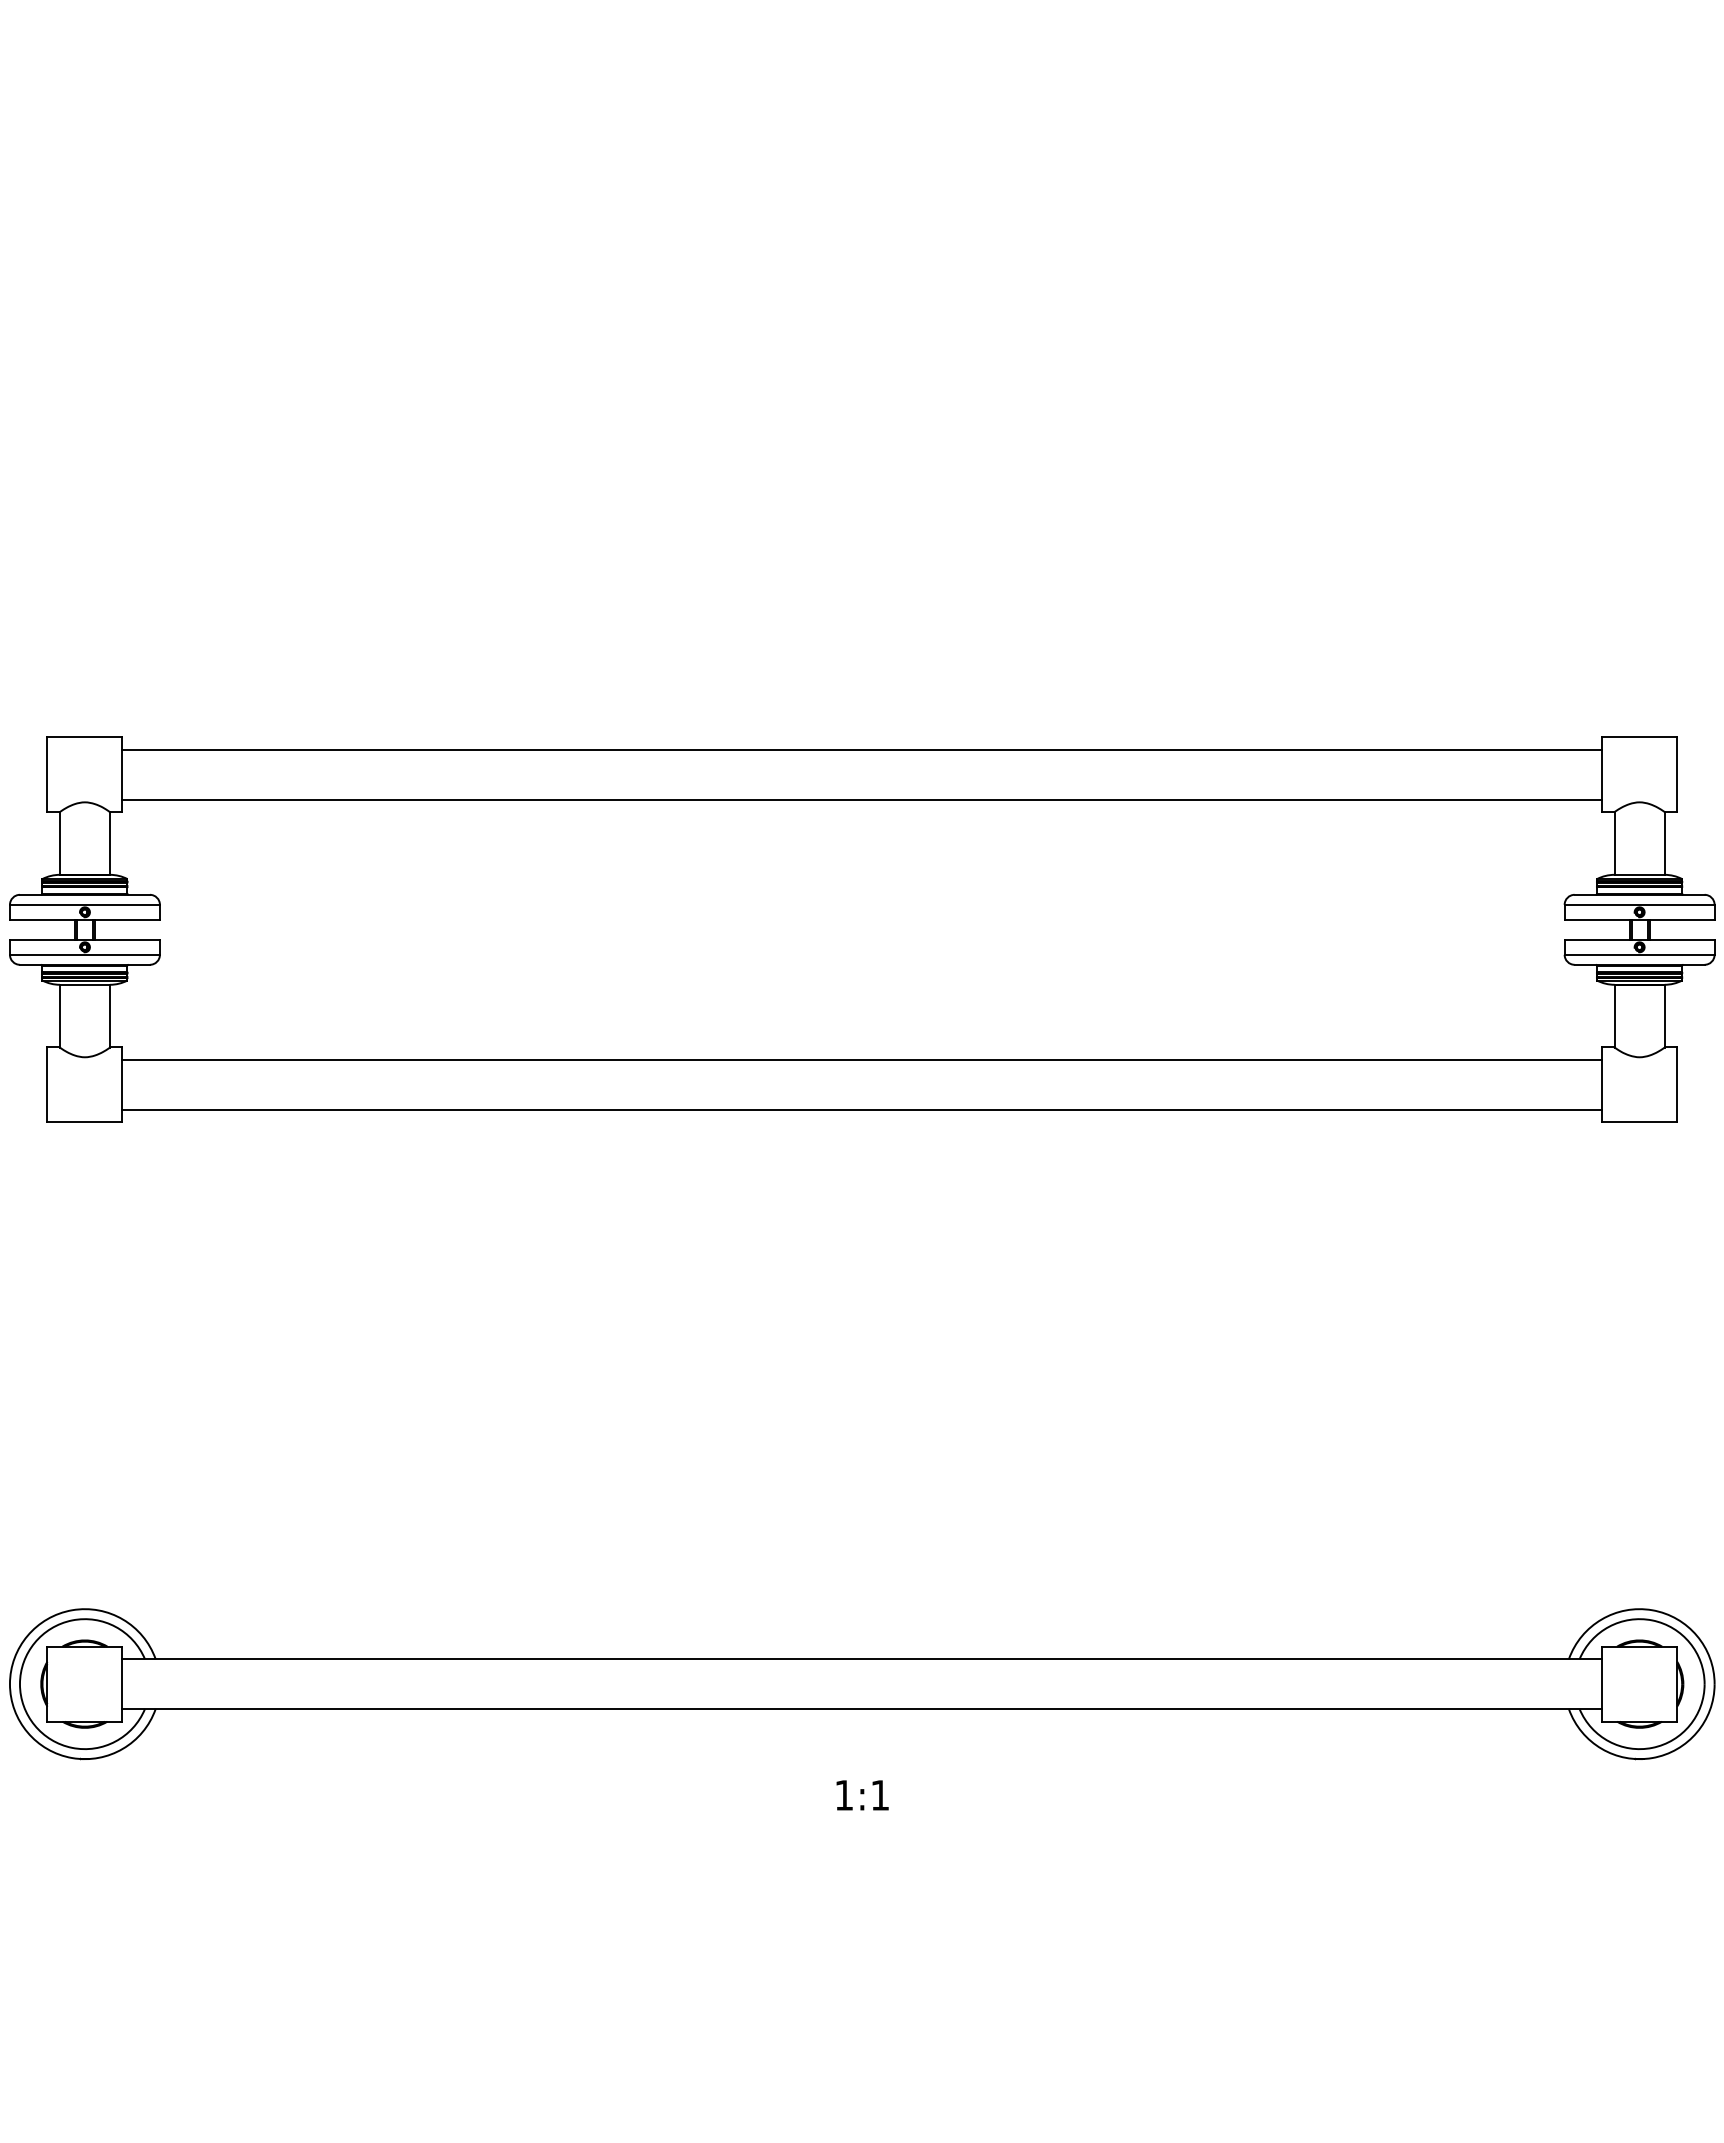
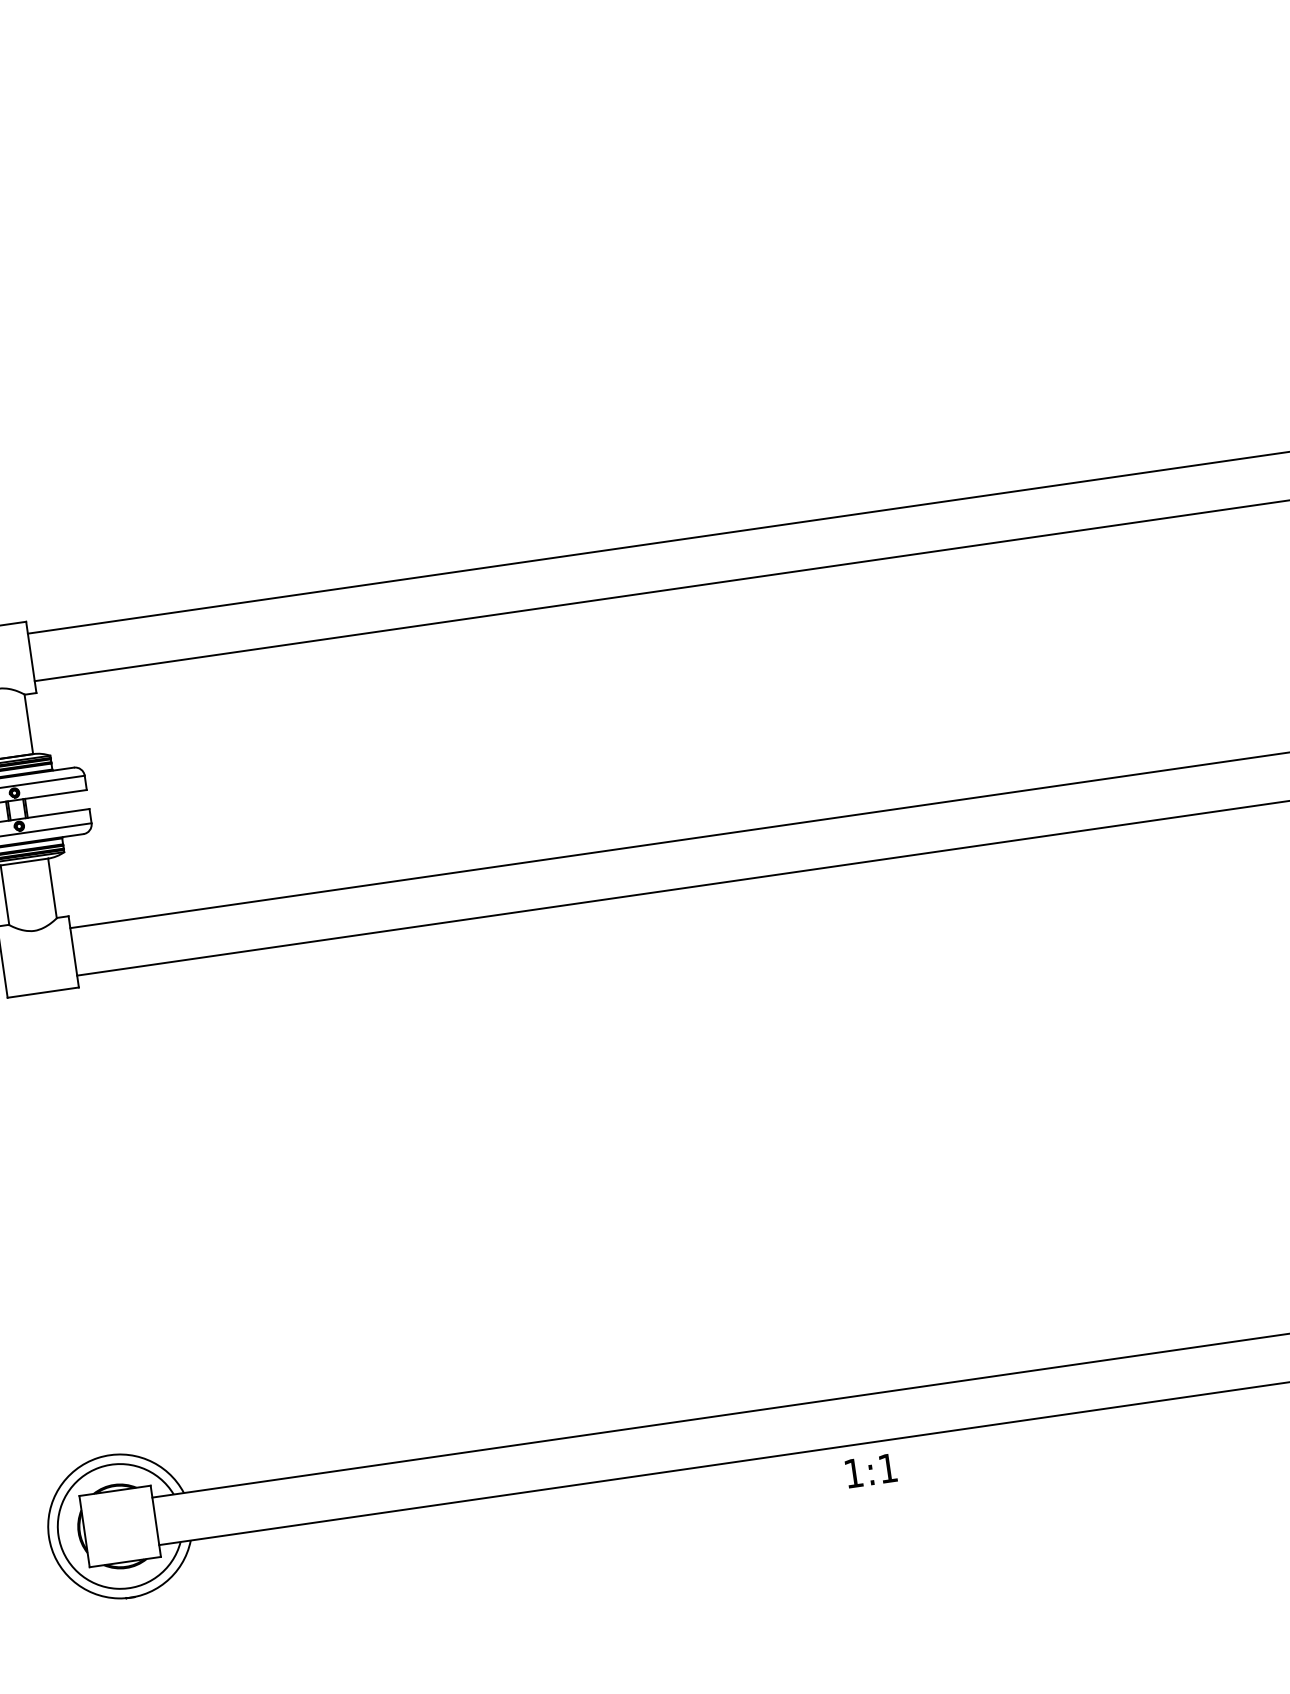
text: (862, 1795) -> (871, 1470), moved

